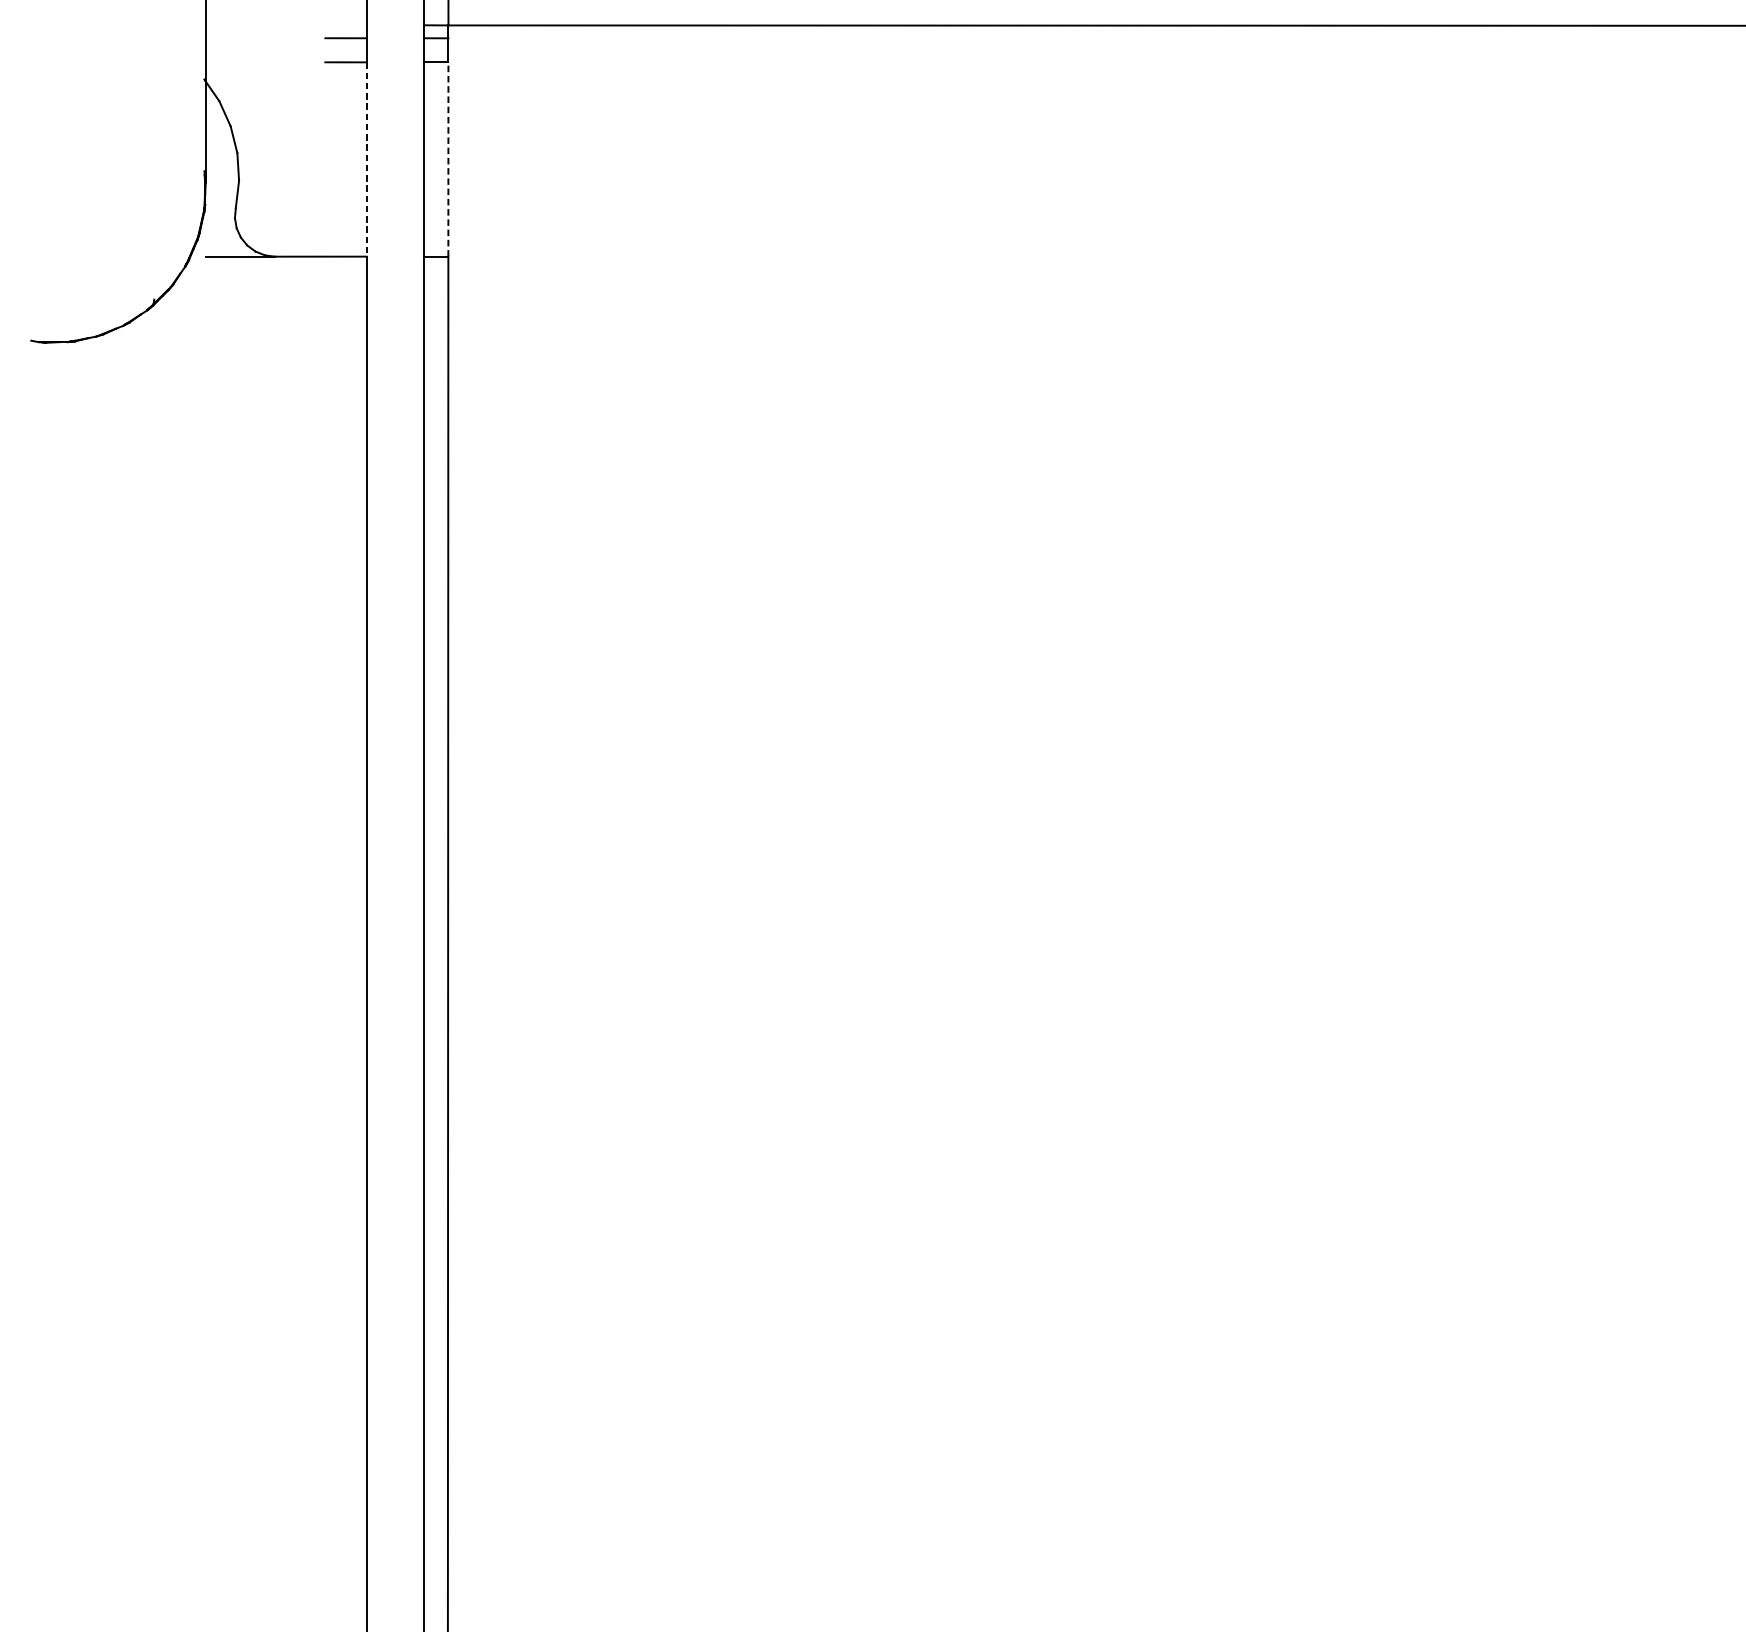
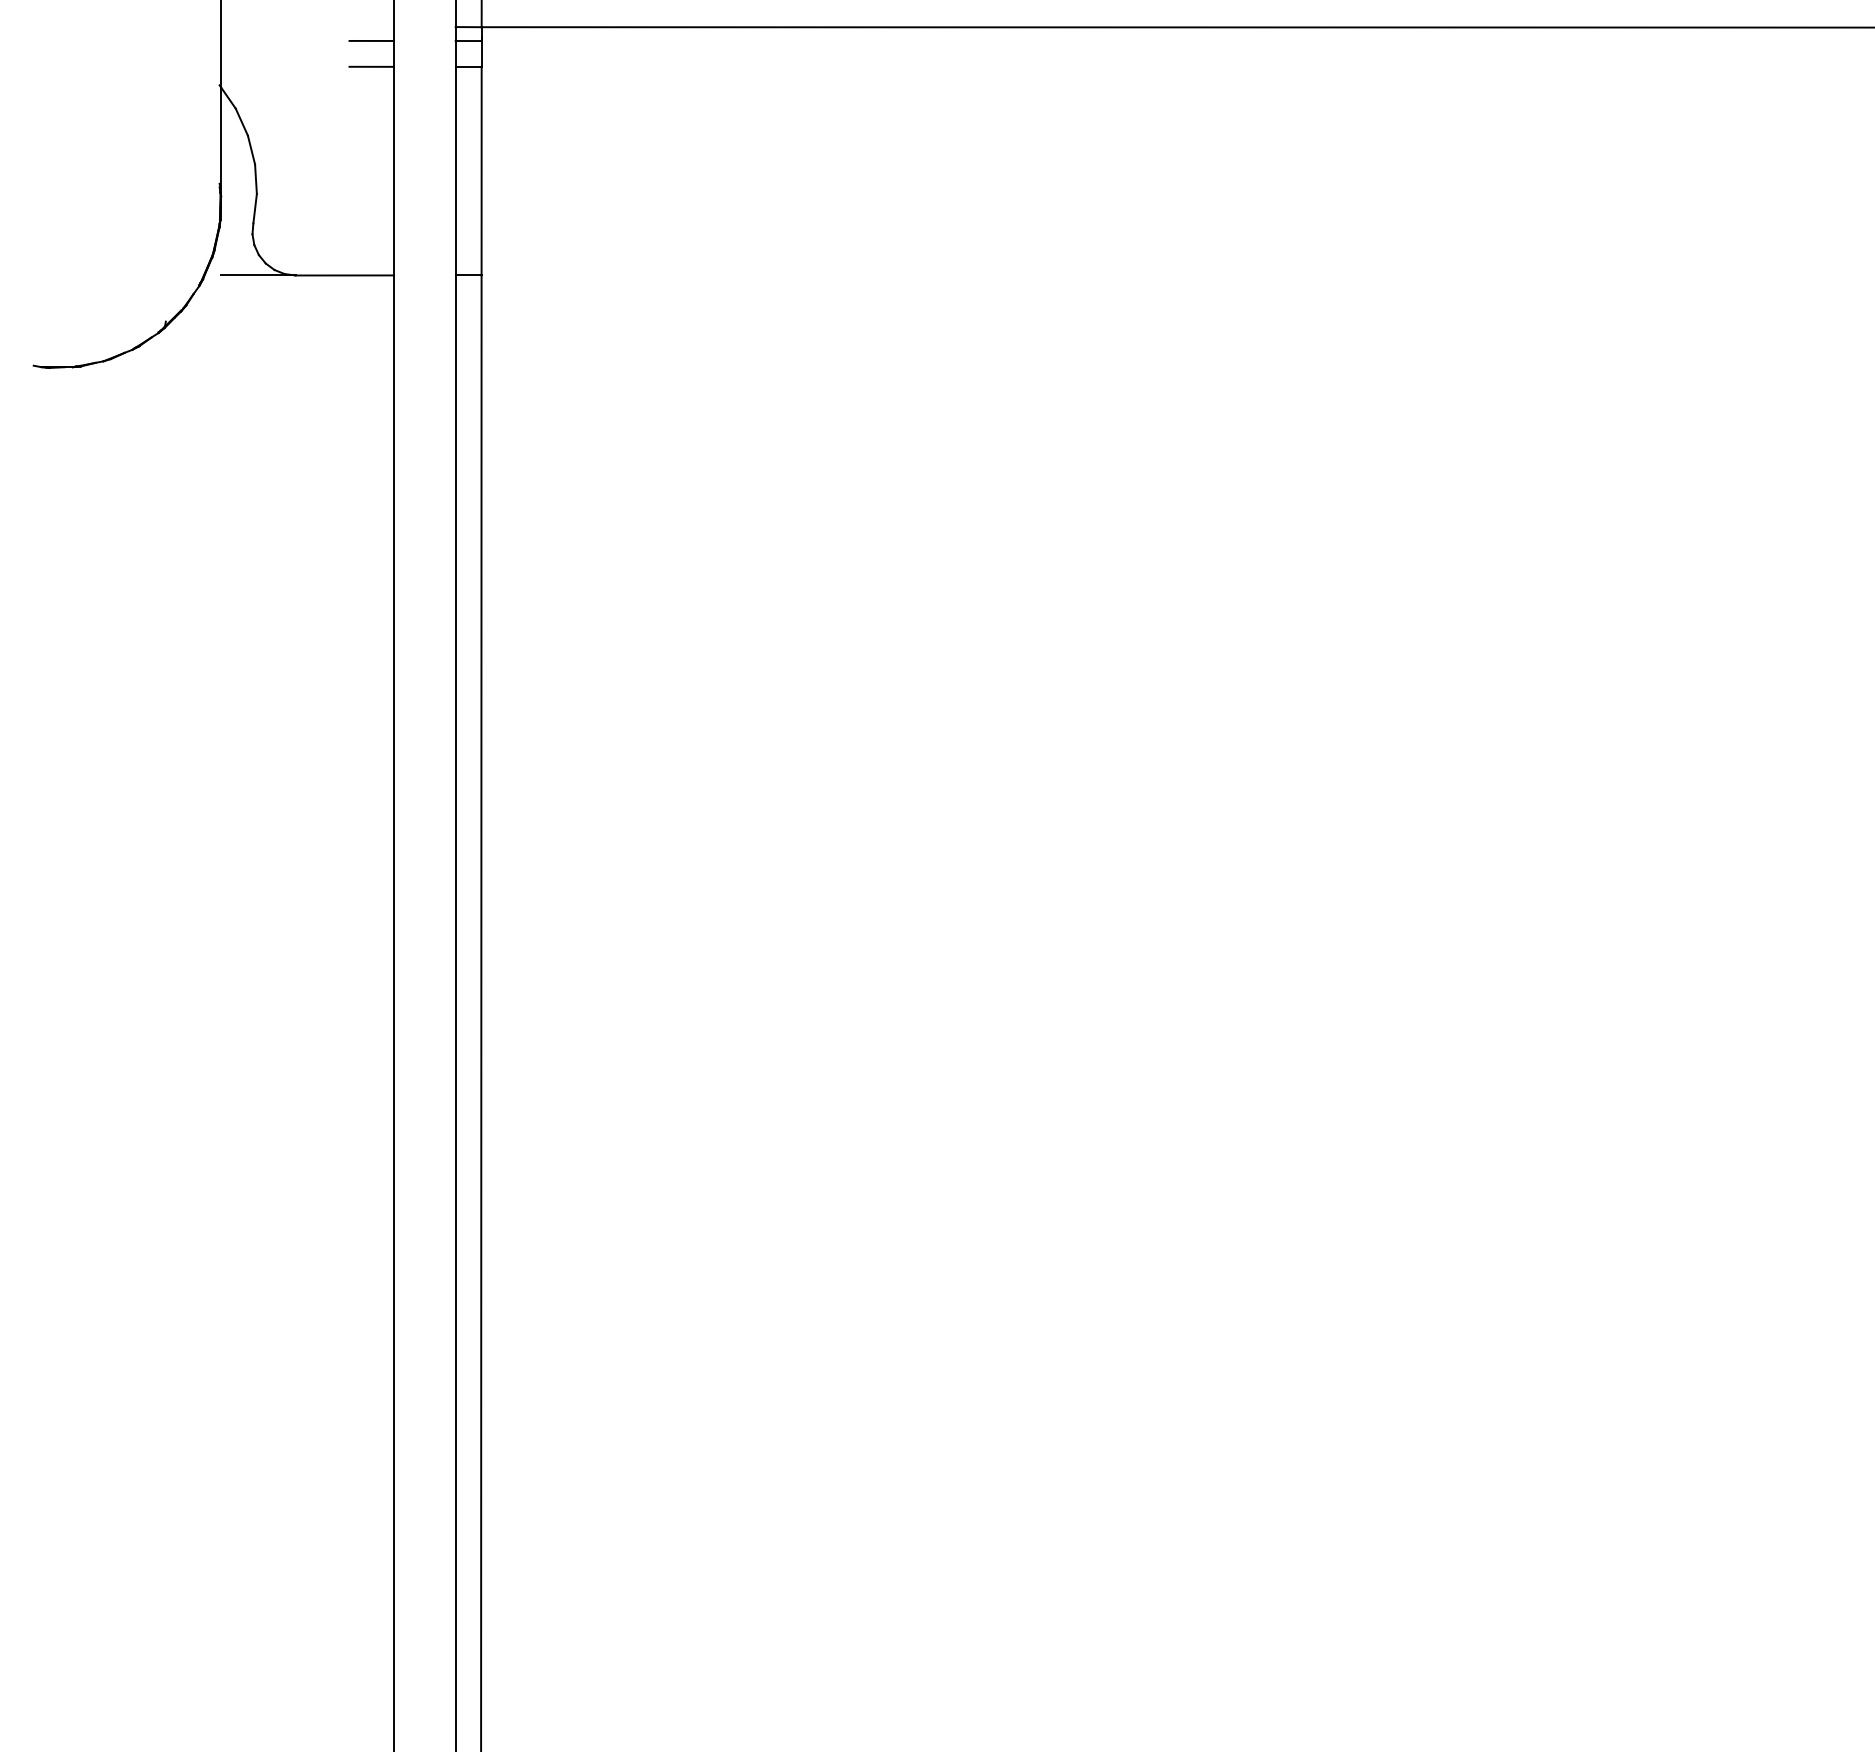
line: (448, 158) -> (481, 170), dashed -> solid
line: (366, 159) -> (393, 171), dashed -> solid

